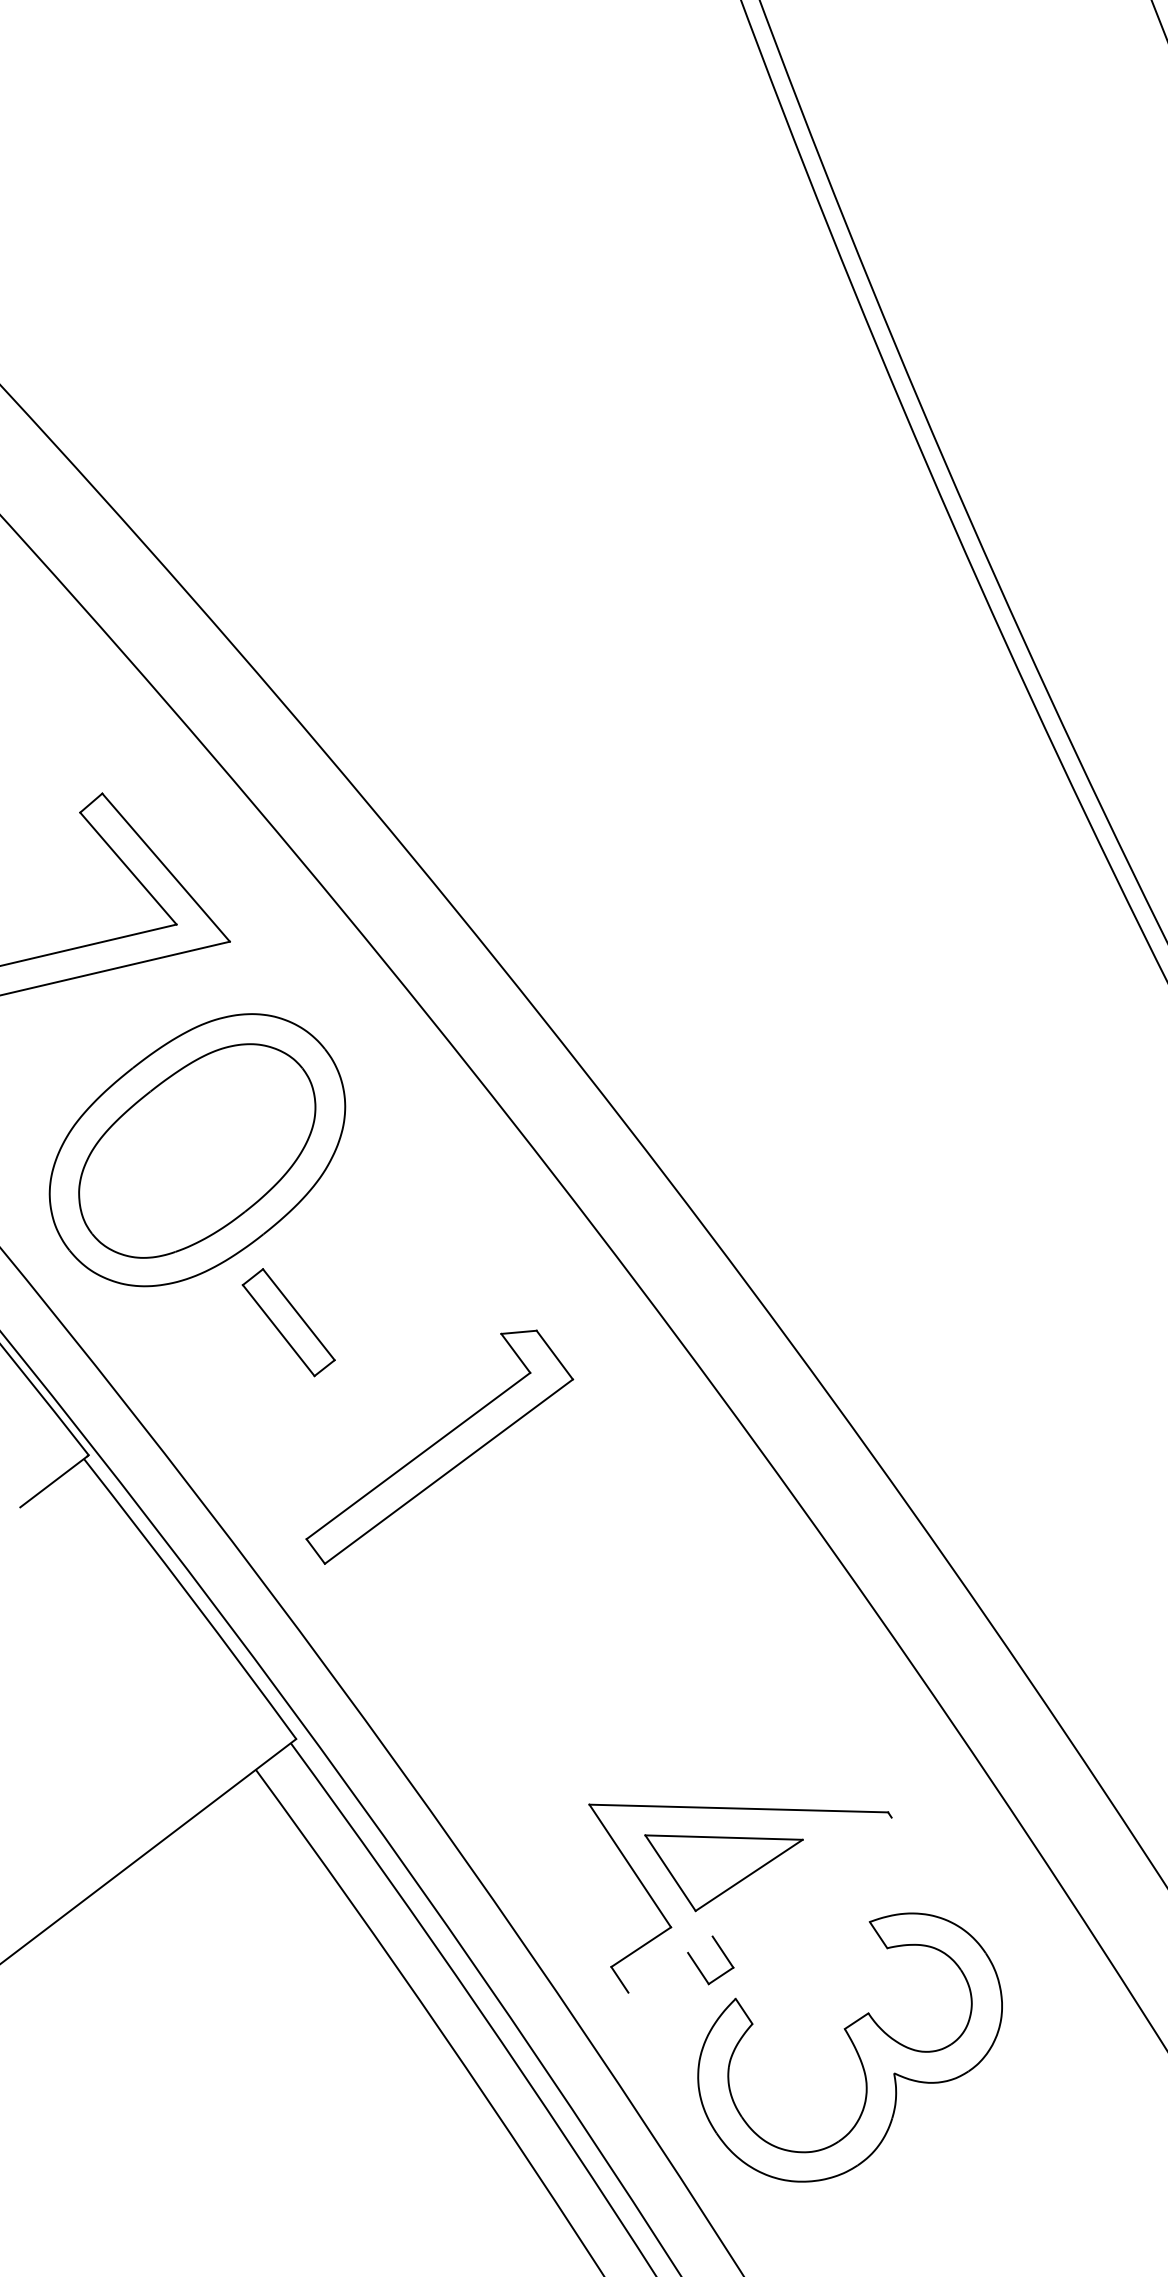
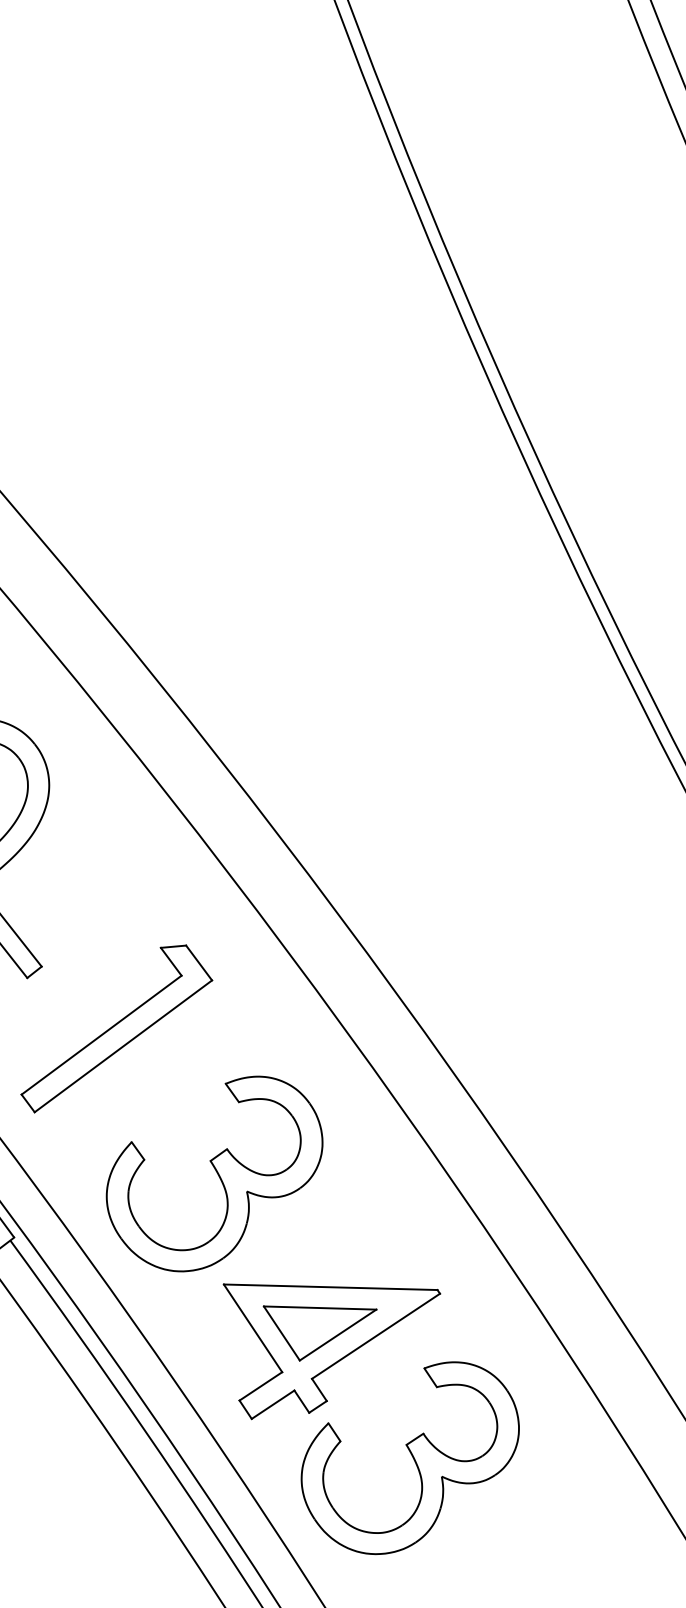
part: (576, 1650) -> (214, 1174), added
line: (801, 1876) -> (375, 1335), added
line: (658, 1972) -> (273, 1404), added

